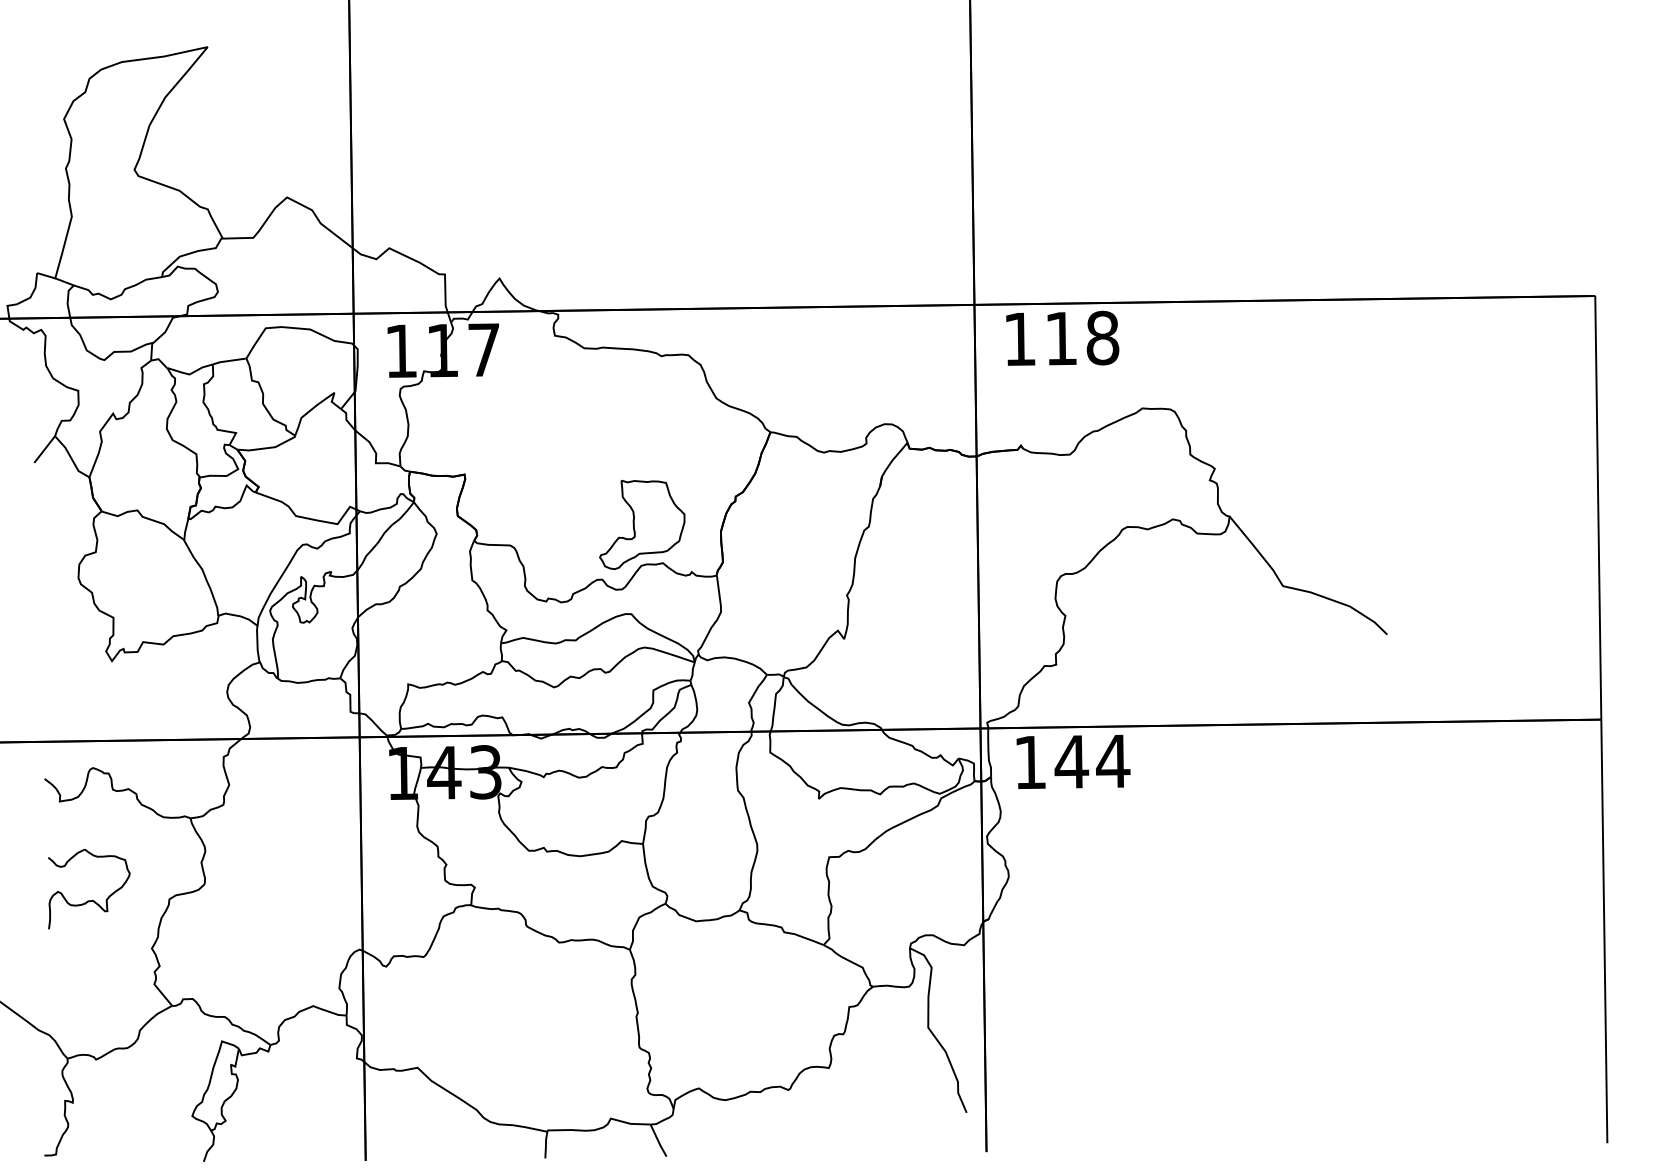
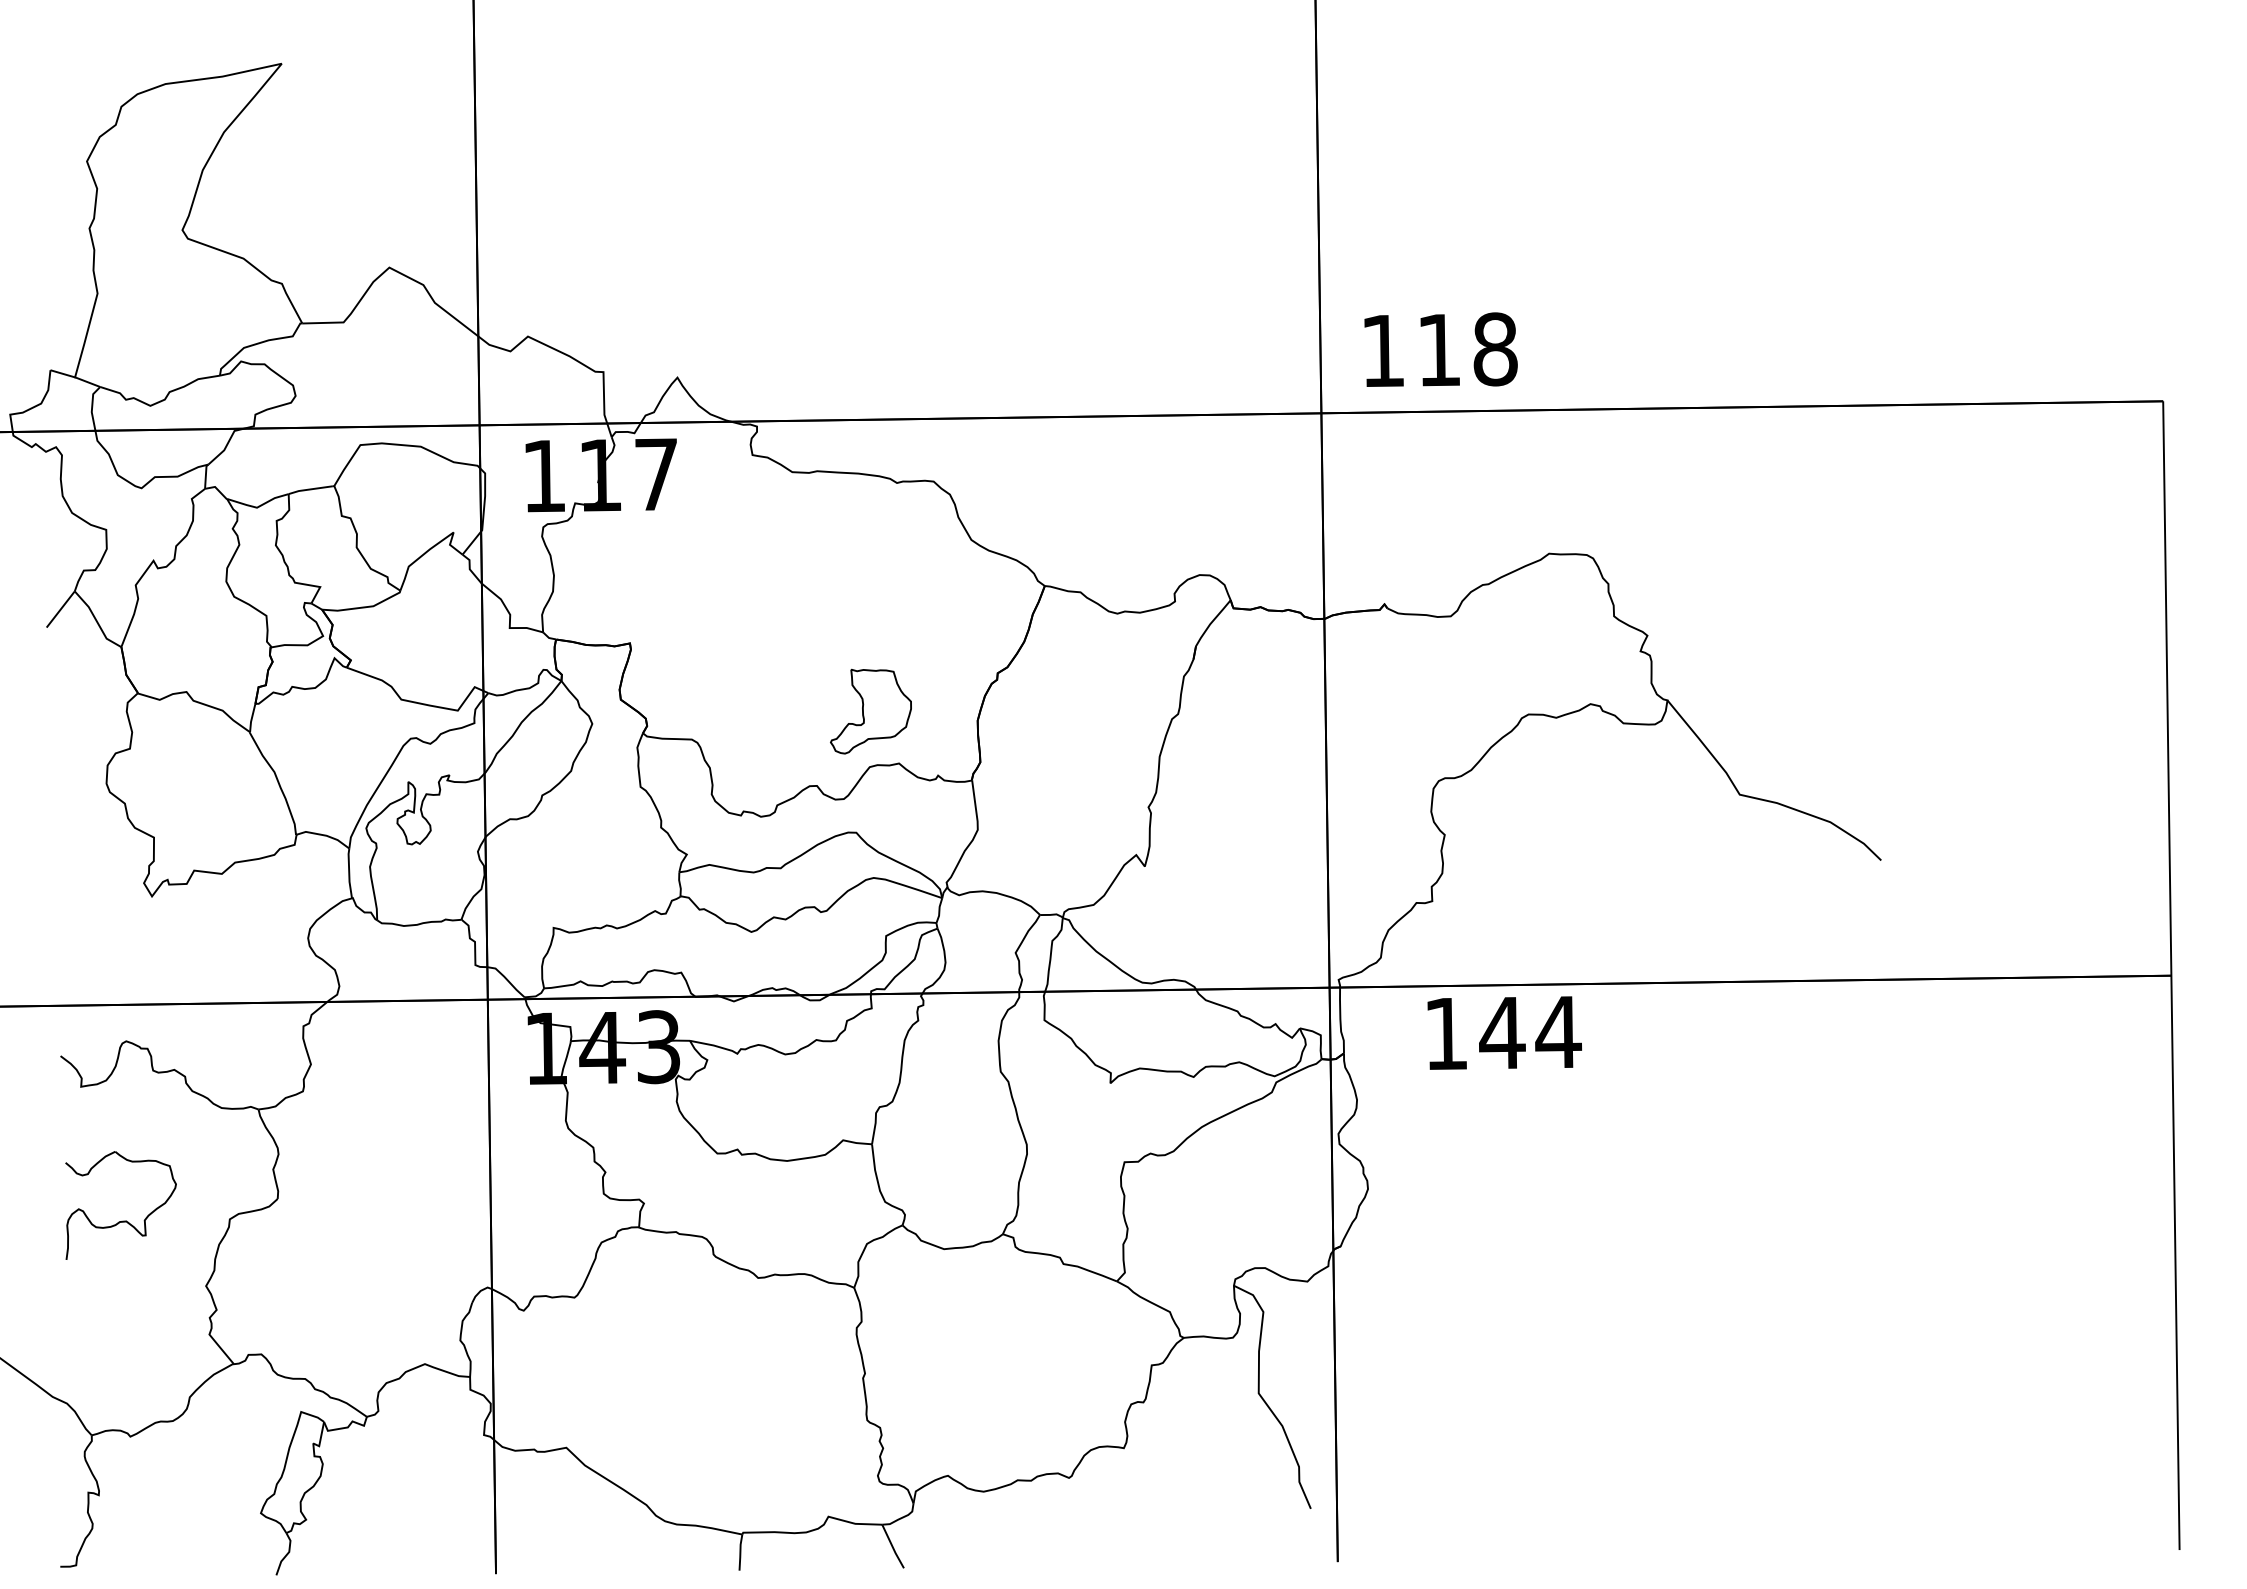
text: (1062, 338) -> (1440, 349), moved
part: (641, 524) -> (870, 711), size x0.7
text: (1073, 761) -> (1504, 1032), moved

